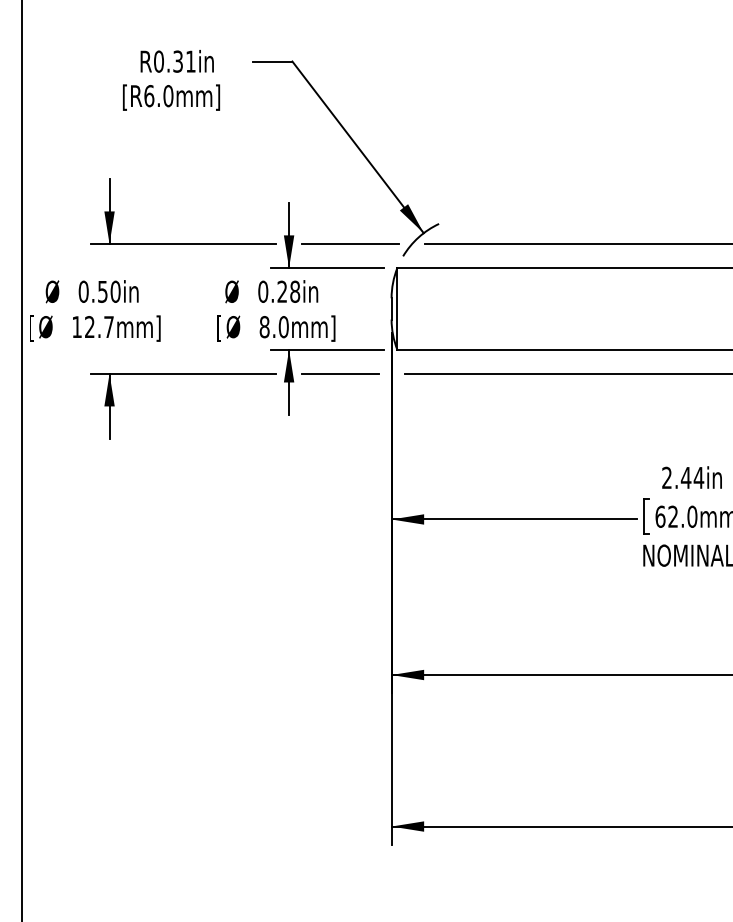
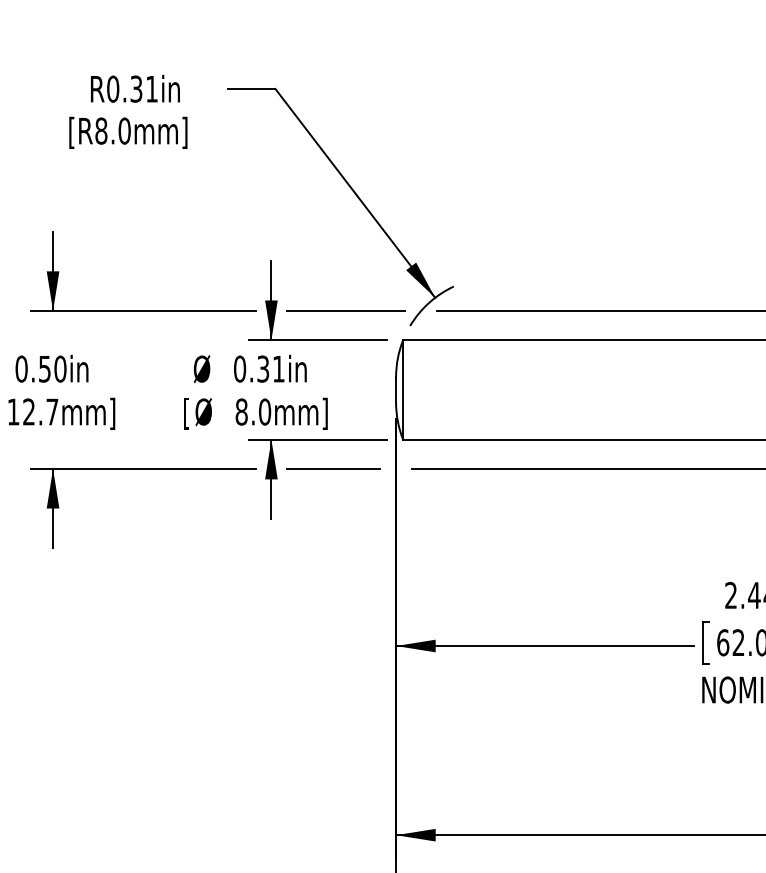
text: (149, 96) -> (101, 131), [R6.0mm] -> [R8.0mm]
text: (288, 291) -> (270, 368), 0.28in -> 0.31in

